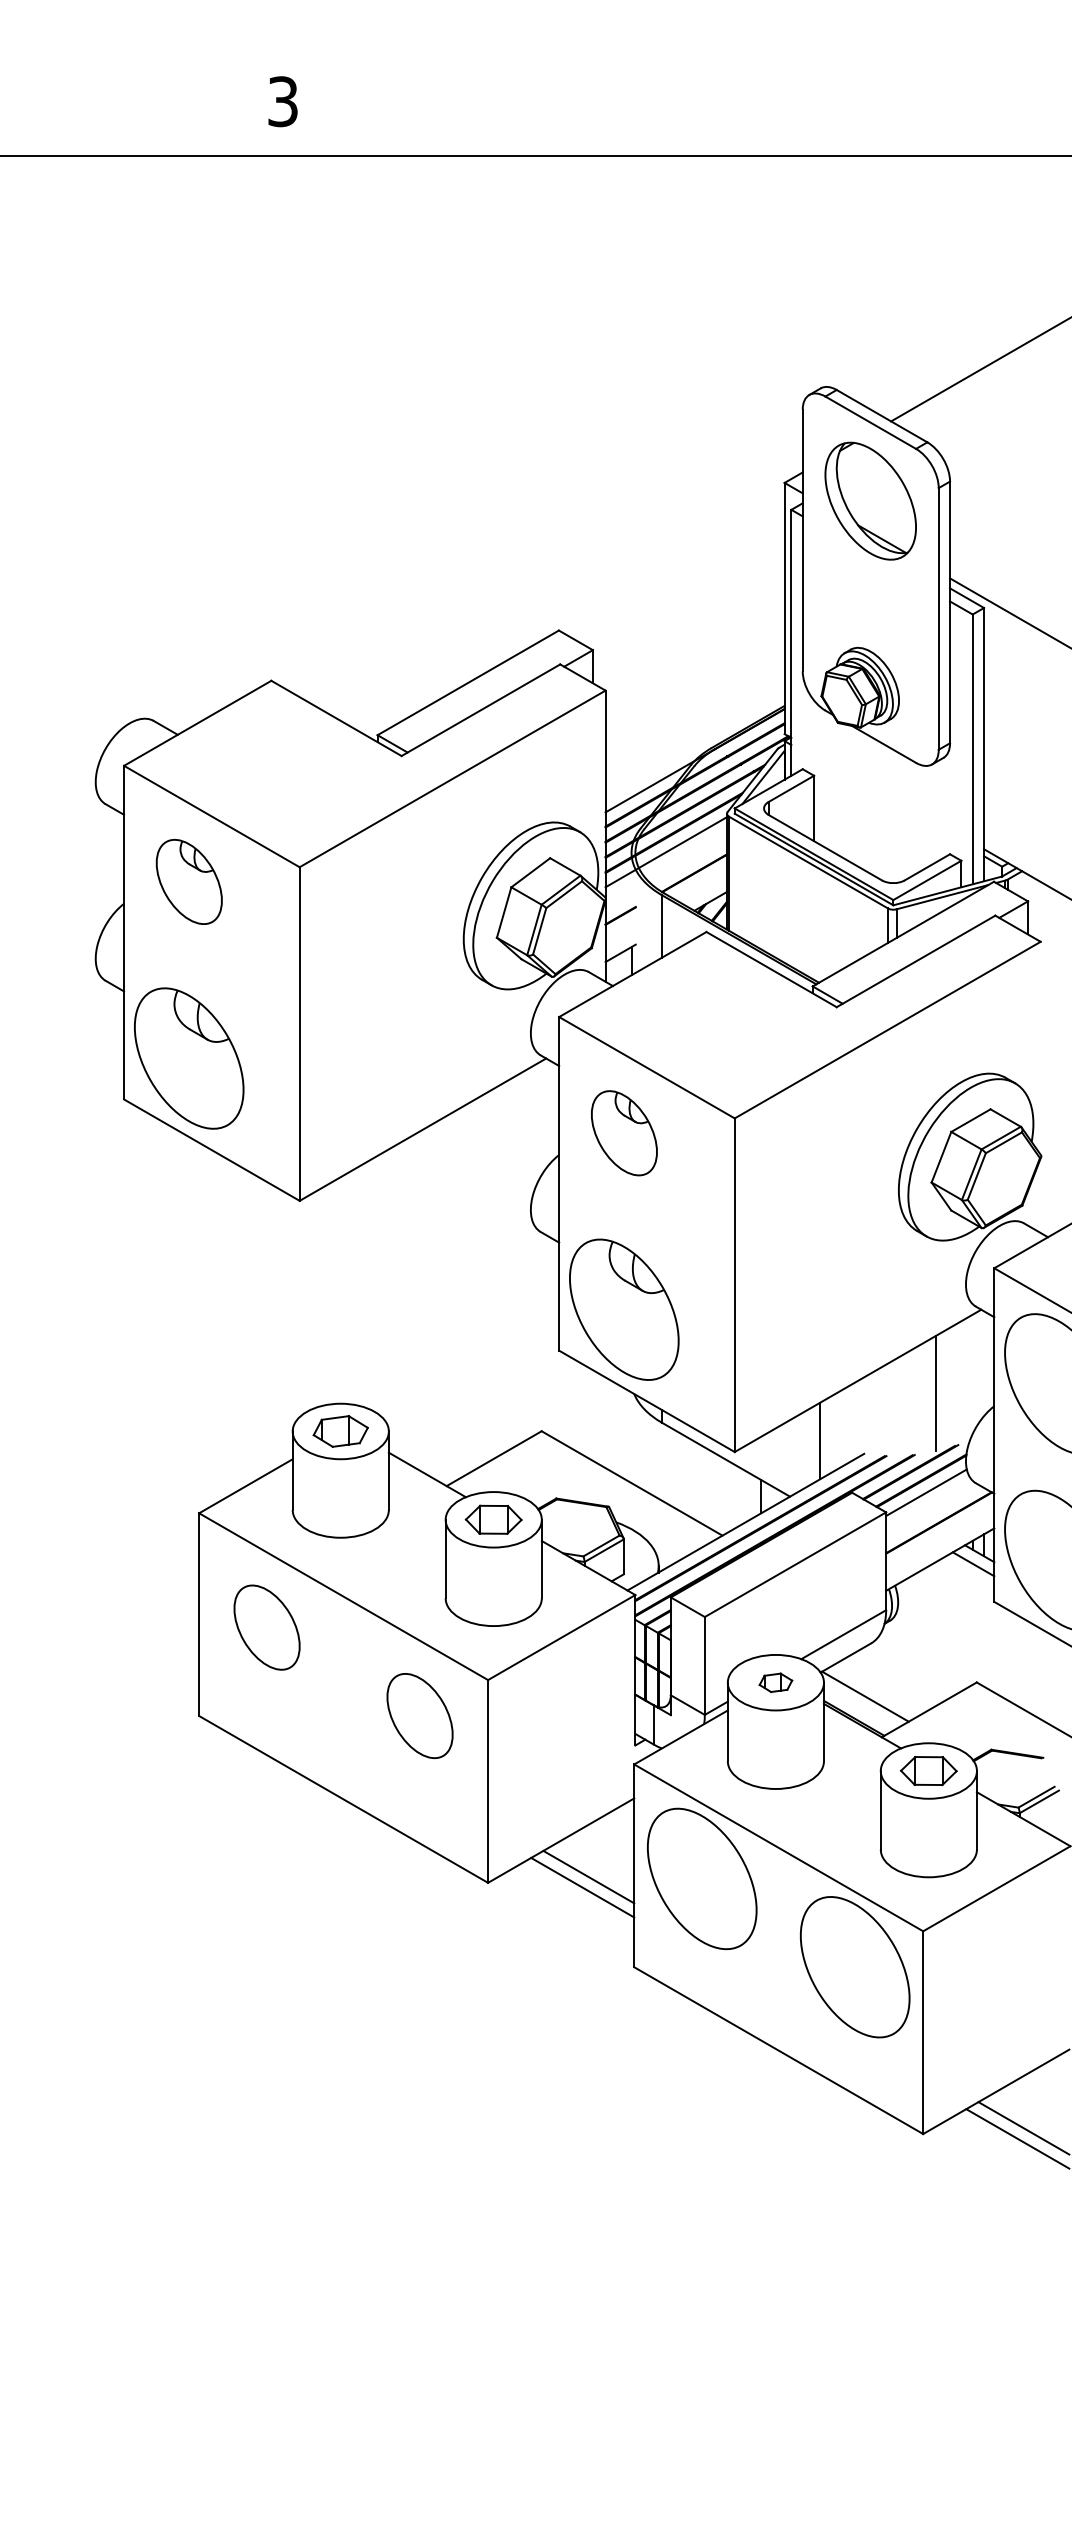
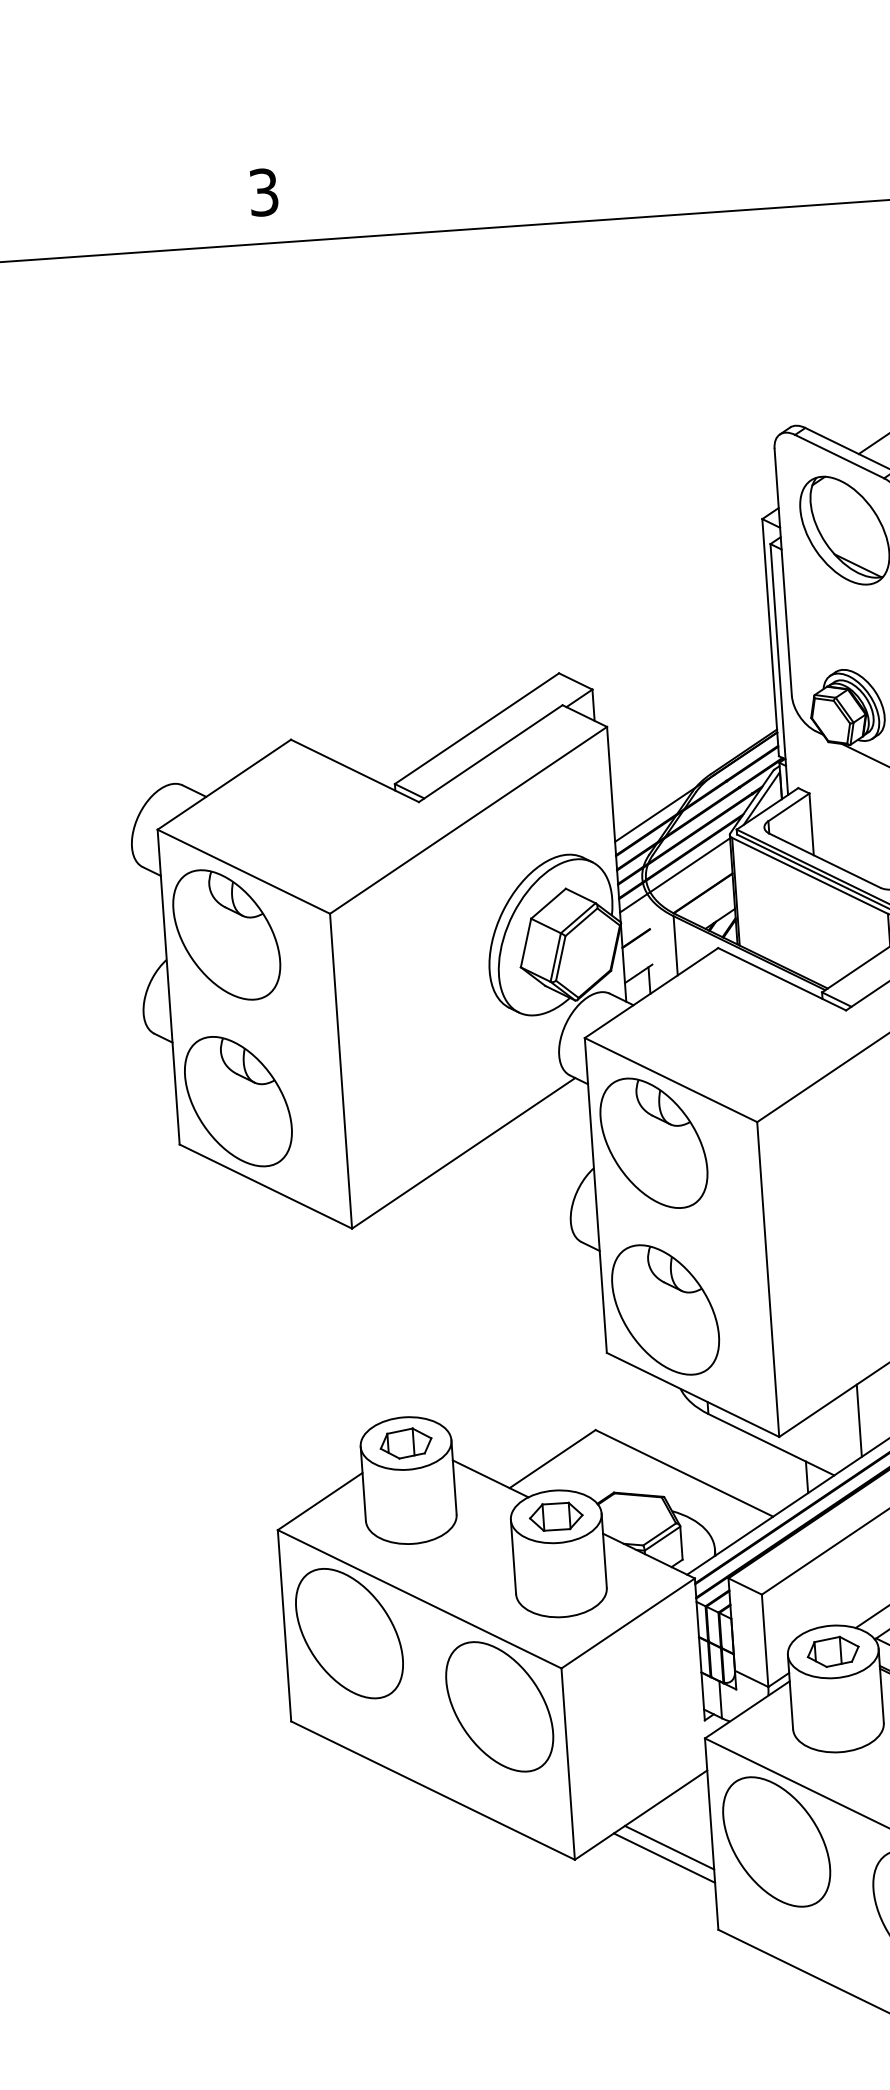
part: (189, 881) -> (227, 934), size x1.67
part: (624, 1133) -> (654, 1143), size x1.67
part: (266, 1627) -> (348, 1633), size x1.67
part: (775, 1682) -> (832, 1651), size x1.67
part: (419, 1715) -> (499, 1706), size x1.67

